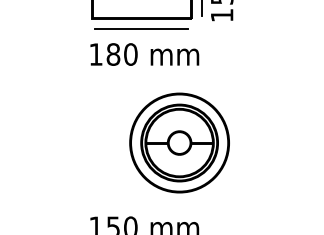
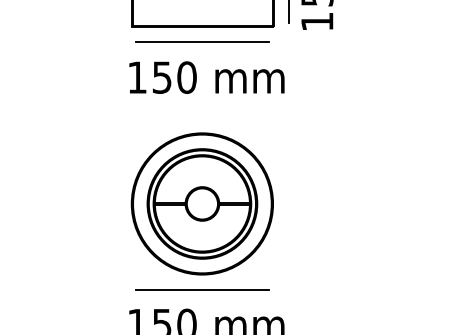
text: (113, 54) -> (162, 77), 180 -> 150
part: (179, 142) -> (202, 203), moved
line: (141, 203) -> (202, 290), added

